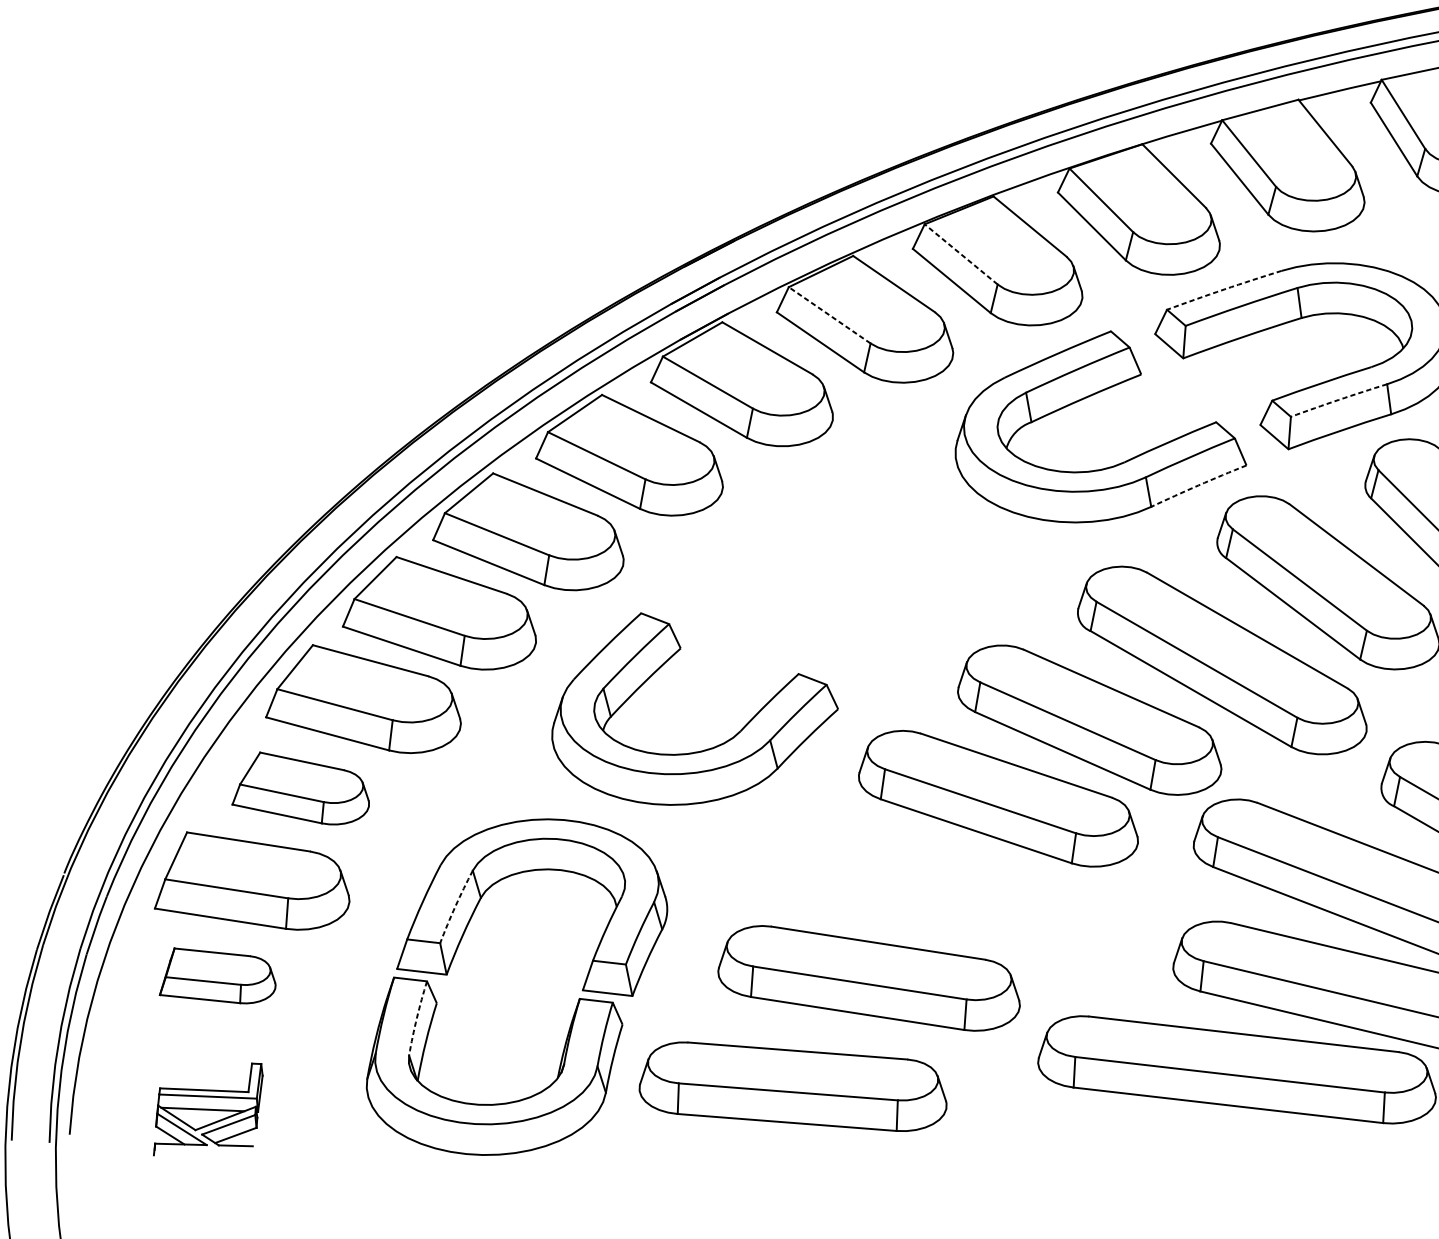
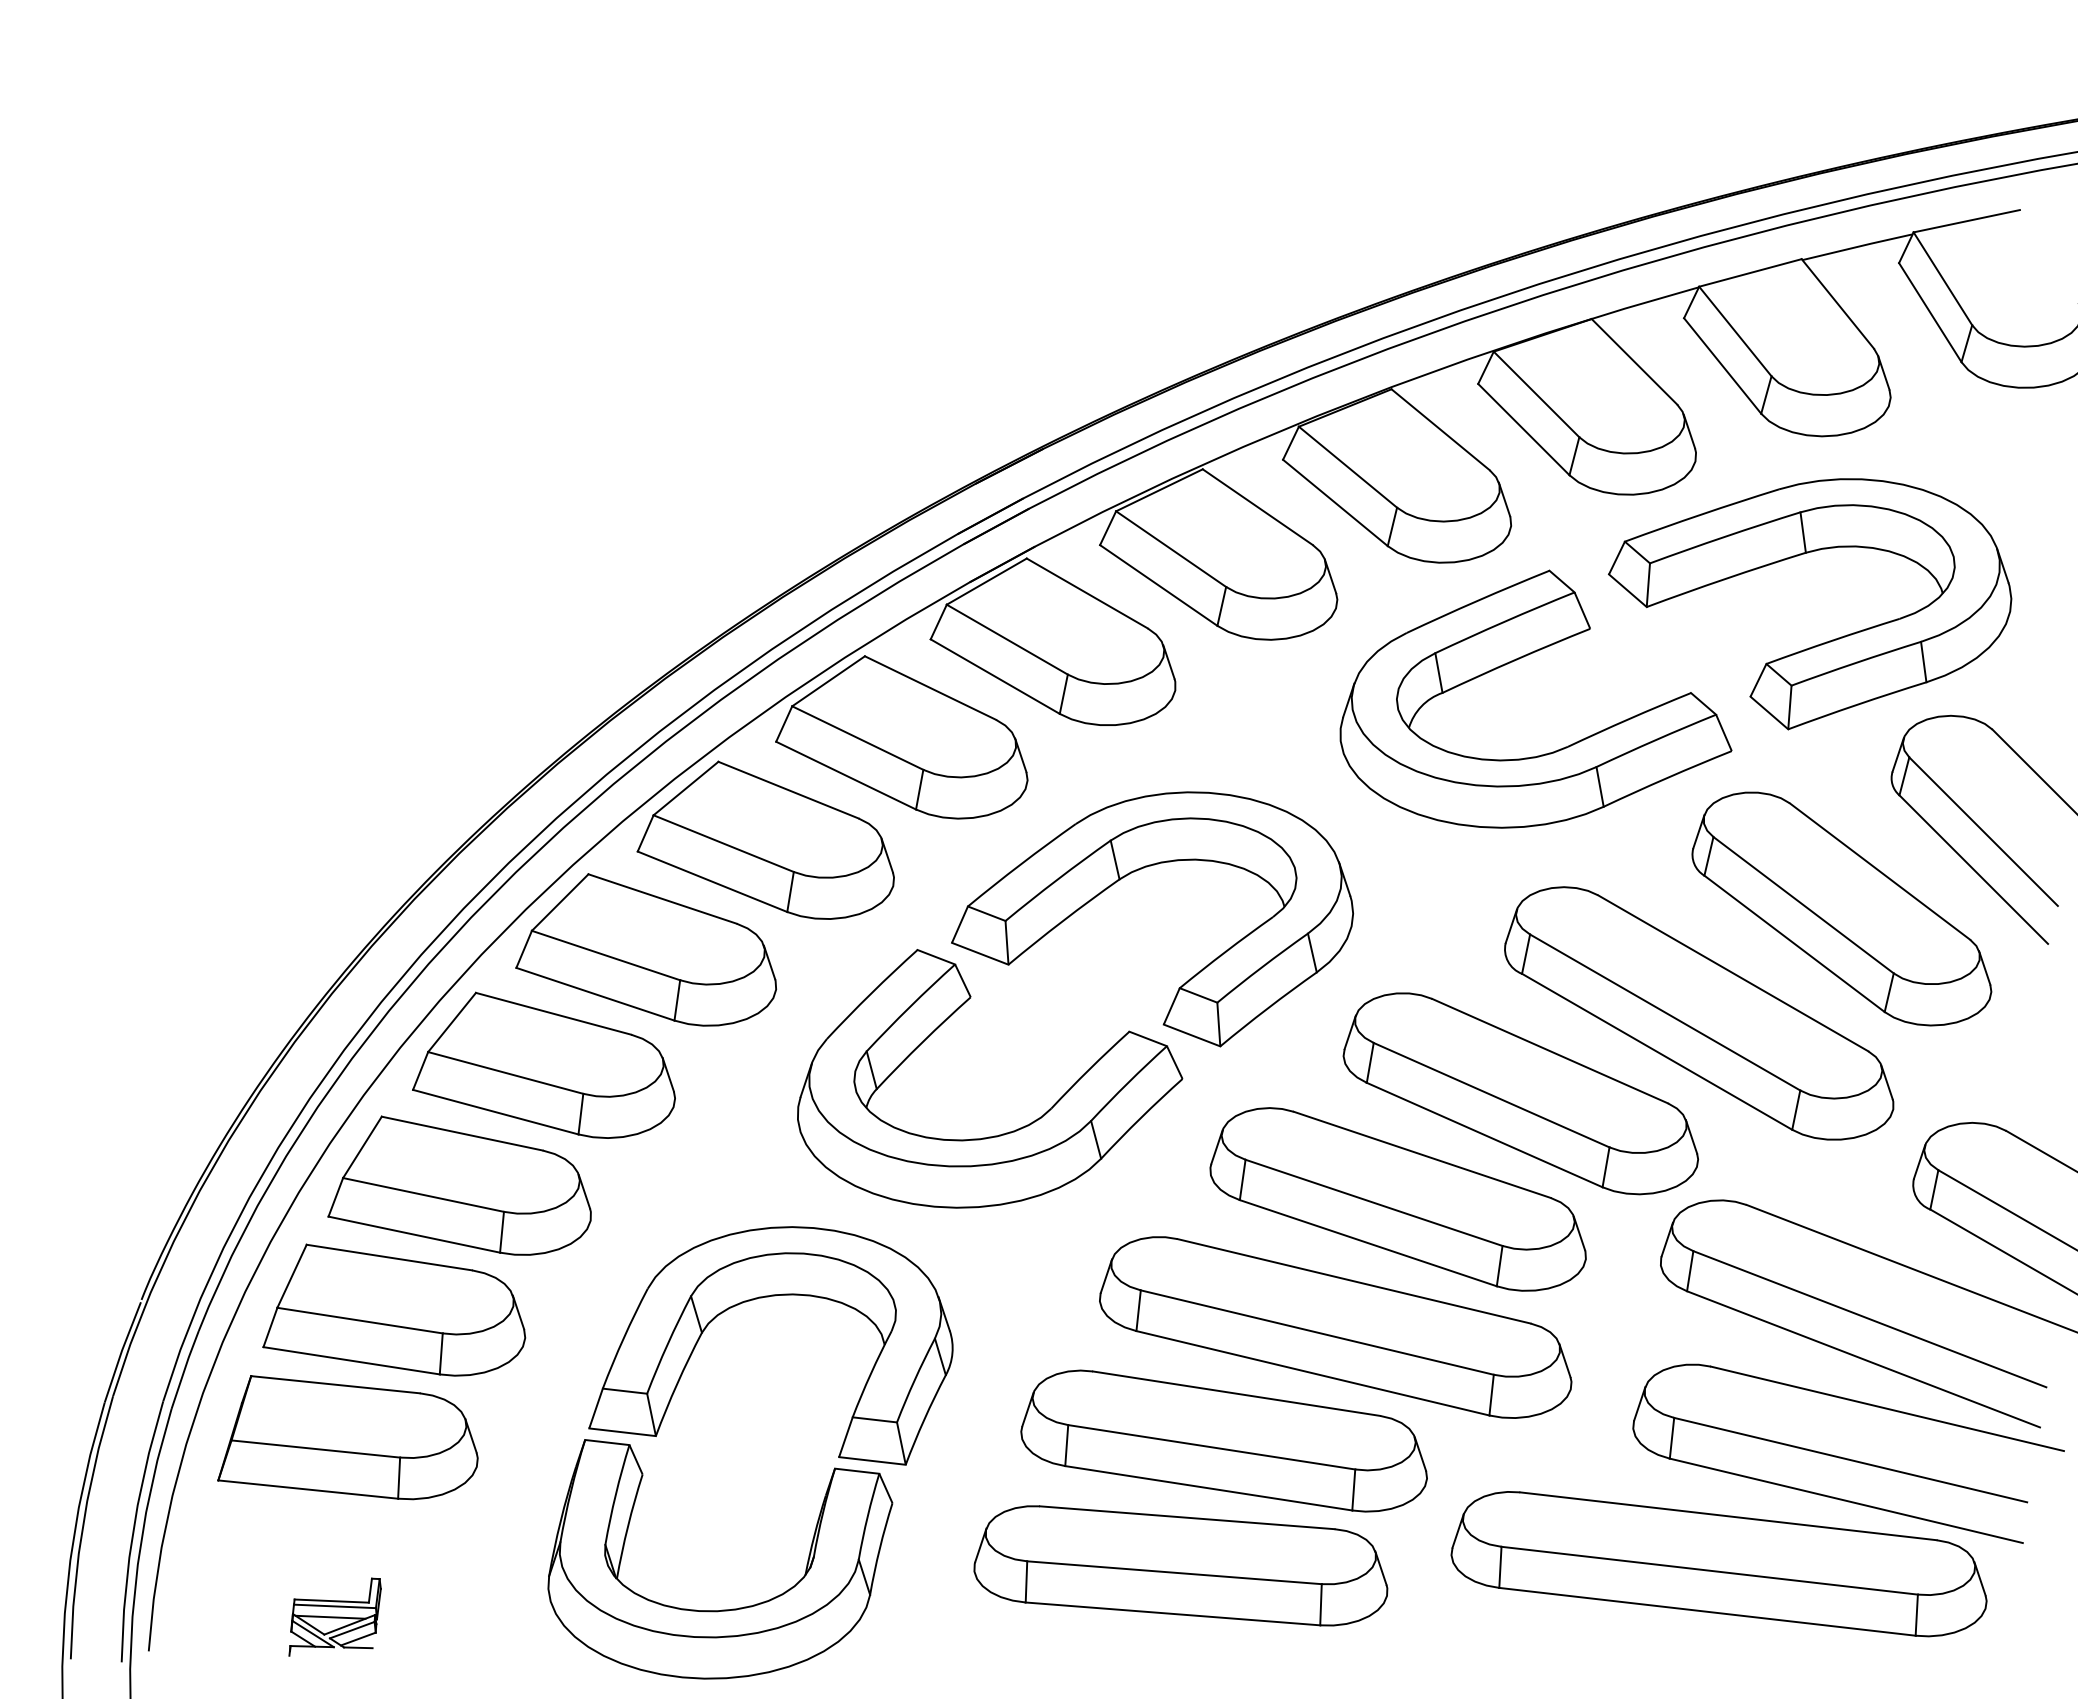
line: (961, 254) -> (1348, 467), dashed -> solid
arc: (1223, 289) -> (1701, 514), dashed -> solid
line: (829, 315) -> (1171, 549), dashed -> solid
arc: (1339, 399) -> (1856, 662), dashed -> solid
arc: (1198, 485) -> (1667, 777), dashed -> solid
part: (798, 557) -> (1128, 875), added
part: (300, 788) -> (459, 1185), size x1.43
part: (951, 893) -> (1335, 1327), added
arc: (455, 906) -> (667, 1344), dashed -> solid
part: (217, 975) -> (347, 1437), size x1.67
arc: (416, 1018) -> (615, 1494), dashed -> solid
part: (792, 1086) -> (1180, 1565), moved
part: (207, 1108) -> (334, 1616), size x0.62

